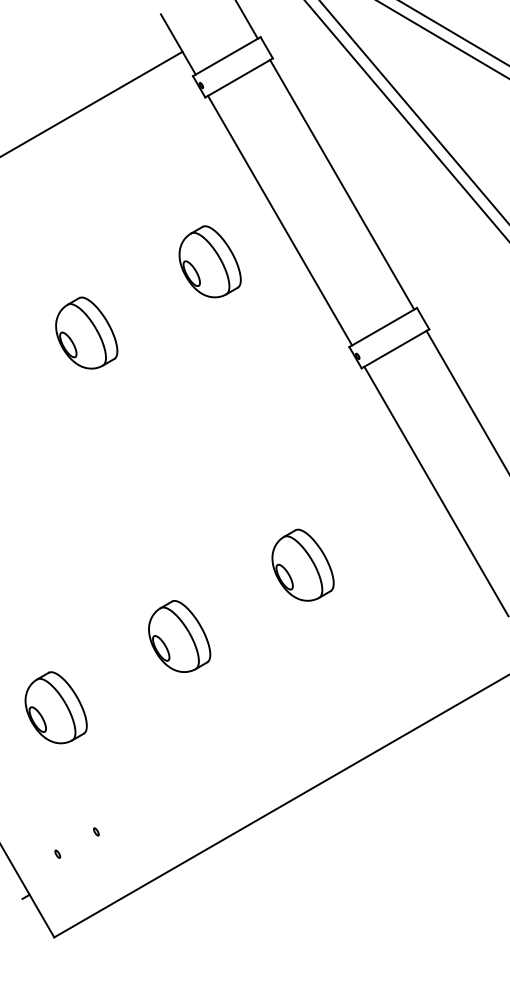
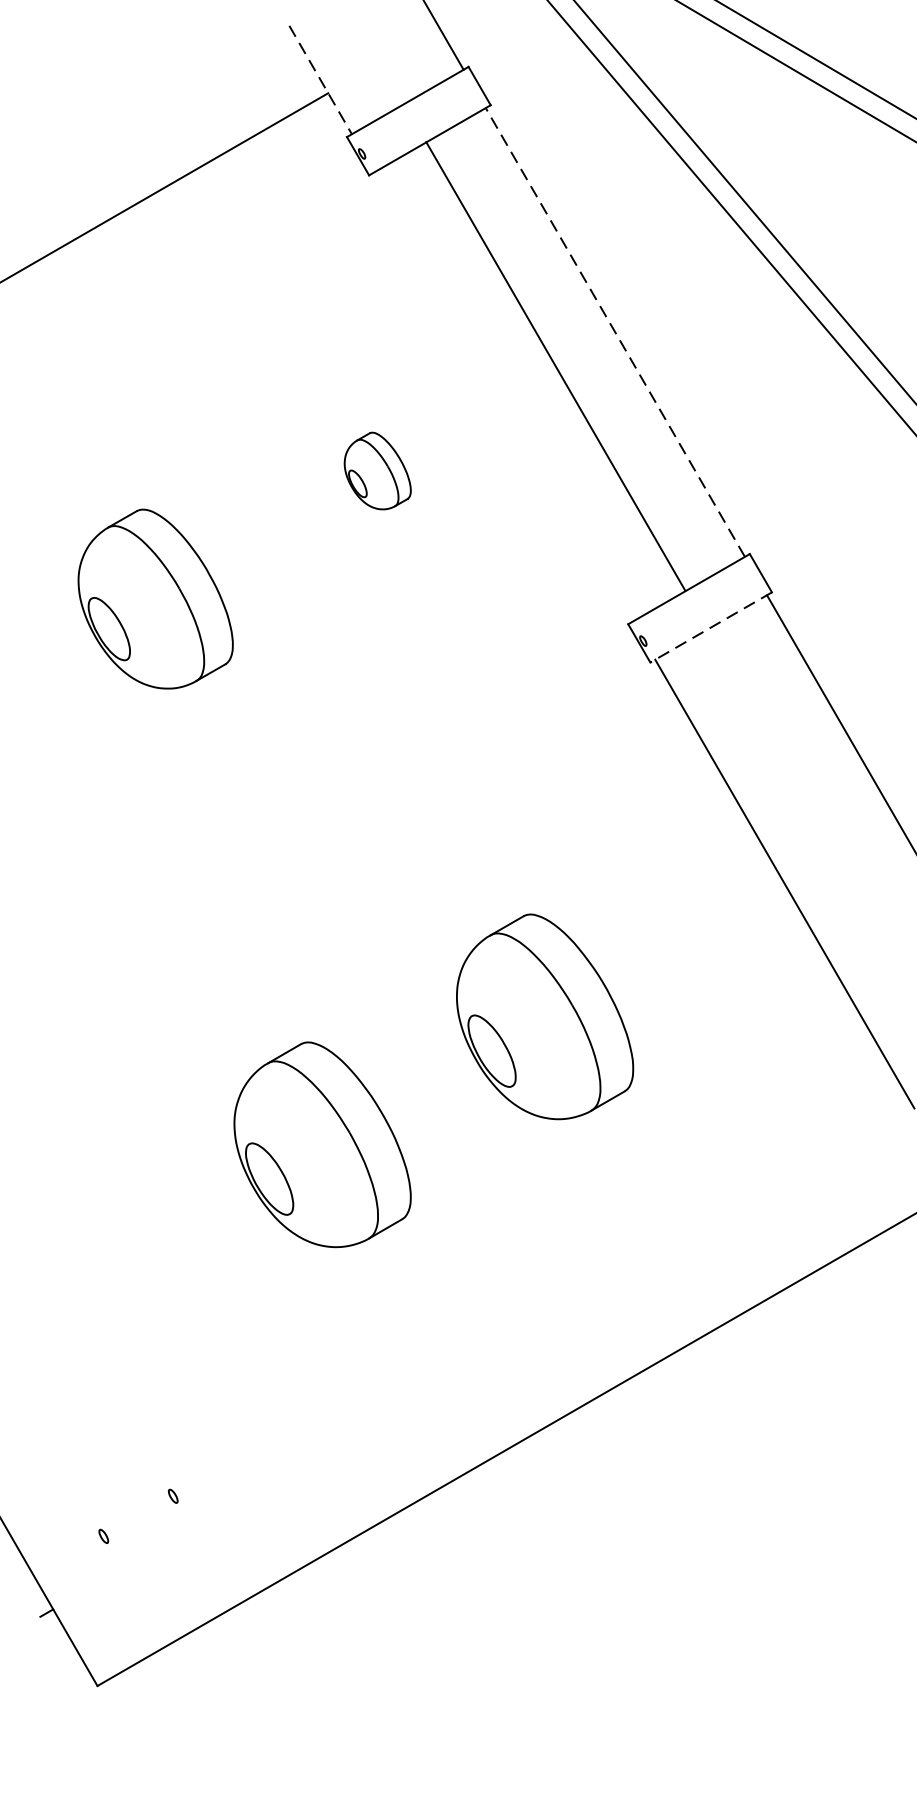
line: (178, 44) -> (320, 80), solid -> dashed
line: (341, 184) -> (614, 331), solid -> dashed
line: (280, 220) -> (556, 366), moved
part: (209, 261) -> (376, 470), size x0.6
part: (86, 332) -> (155, 598), size x1.4
line: (395, 349) -> (711, 628), solid -> dashed
part: (302, 564) -> (543, 1015), size x1.6
part: (179, 636) -> (322, 1144), size x1.6
part: (55, 707) -> (99, 1272), removed

